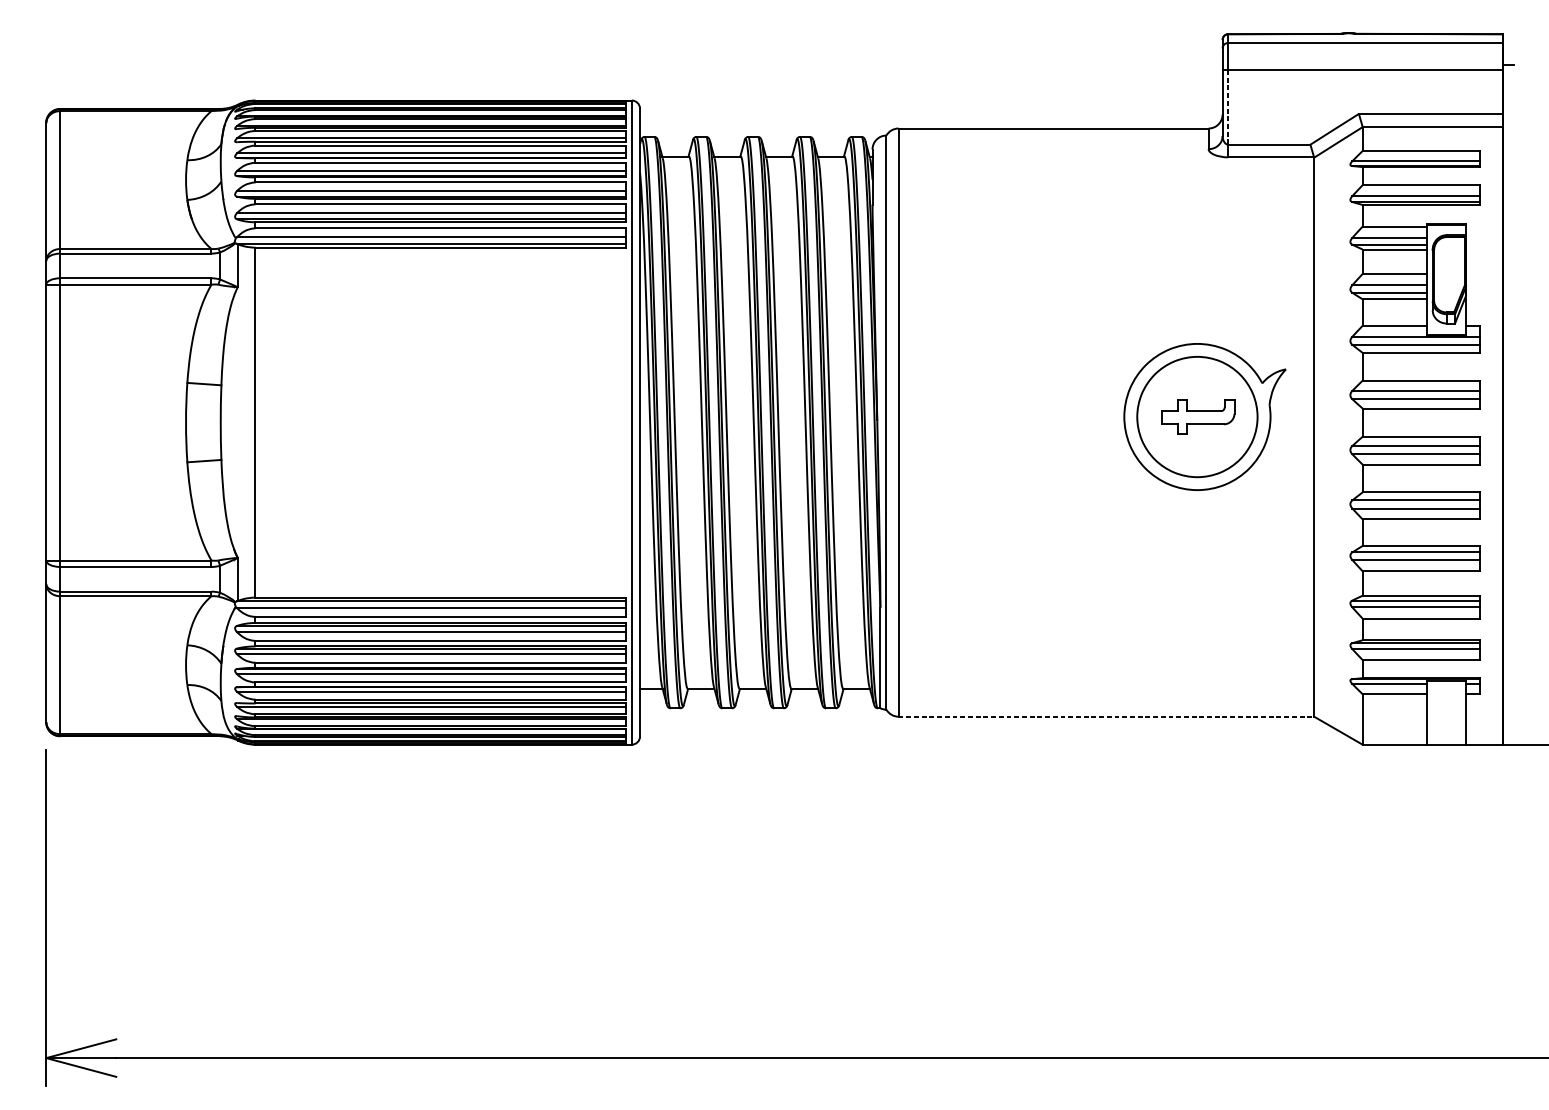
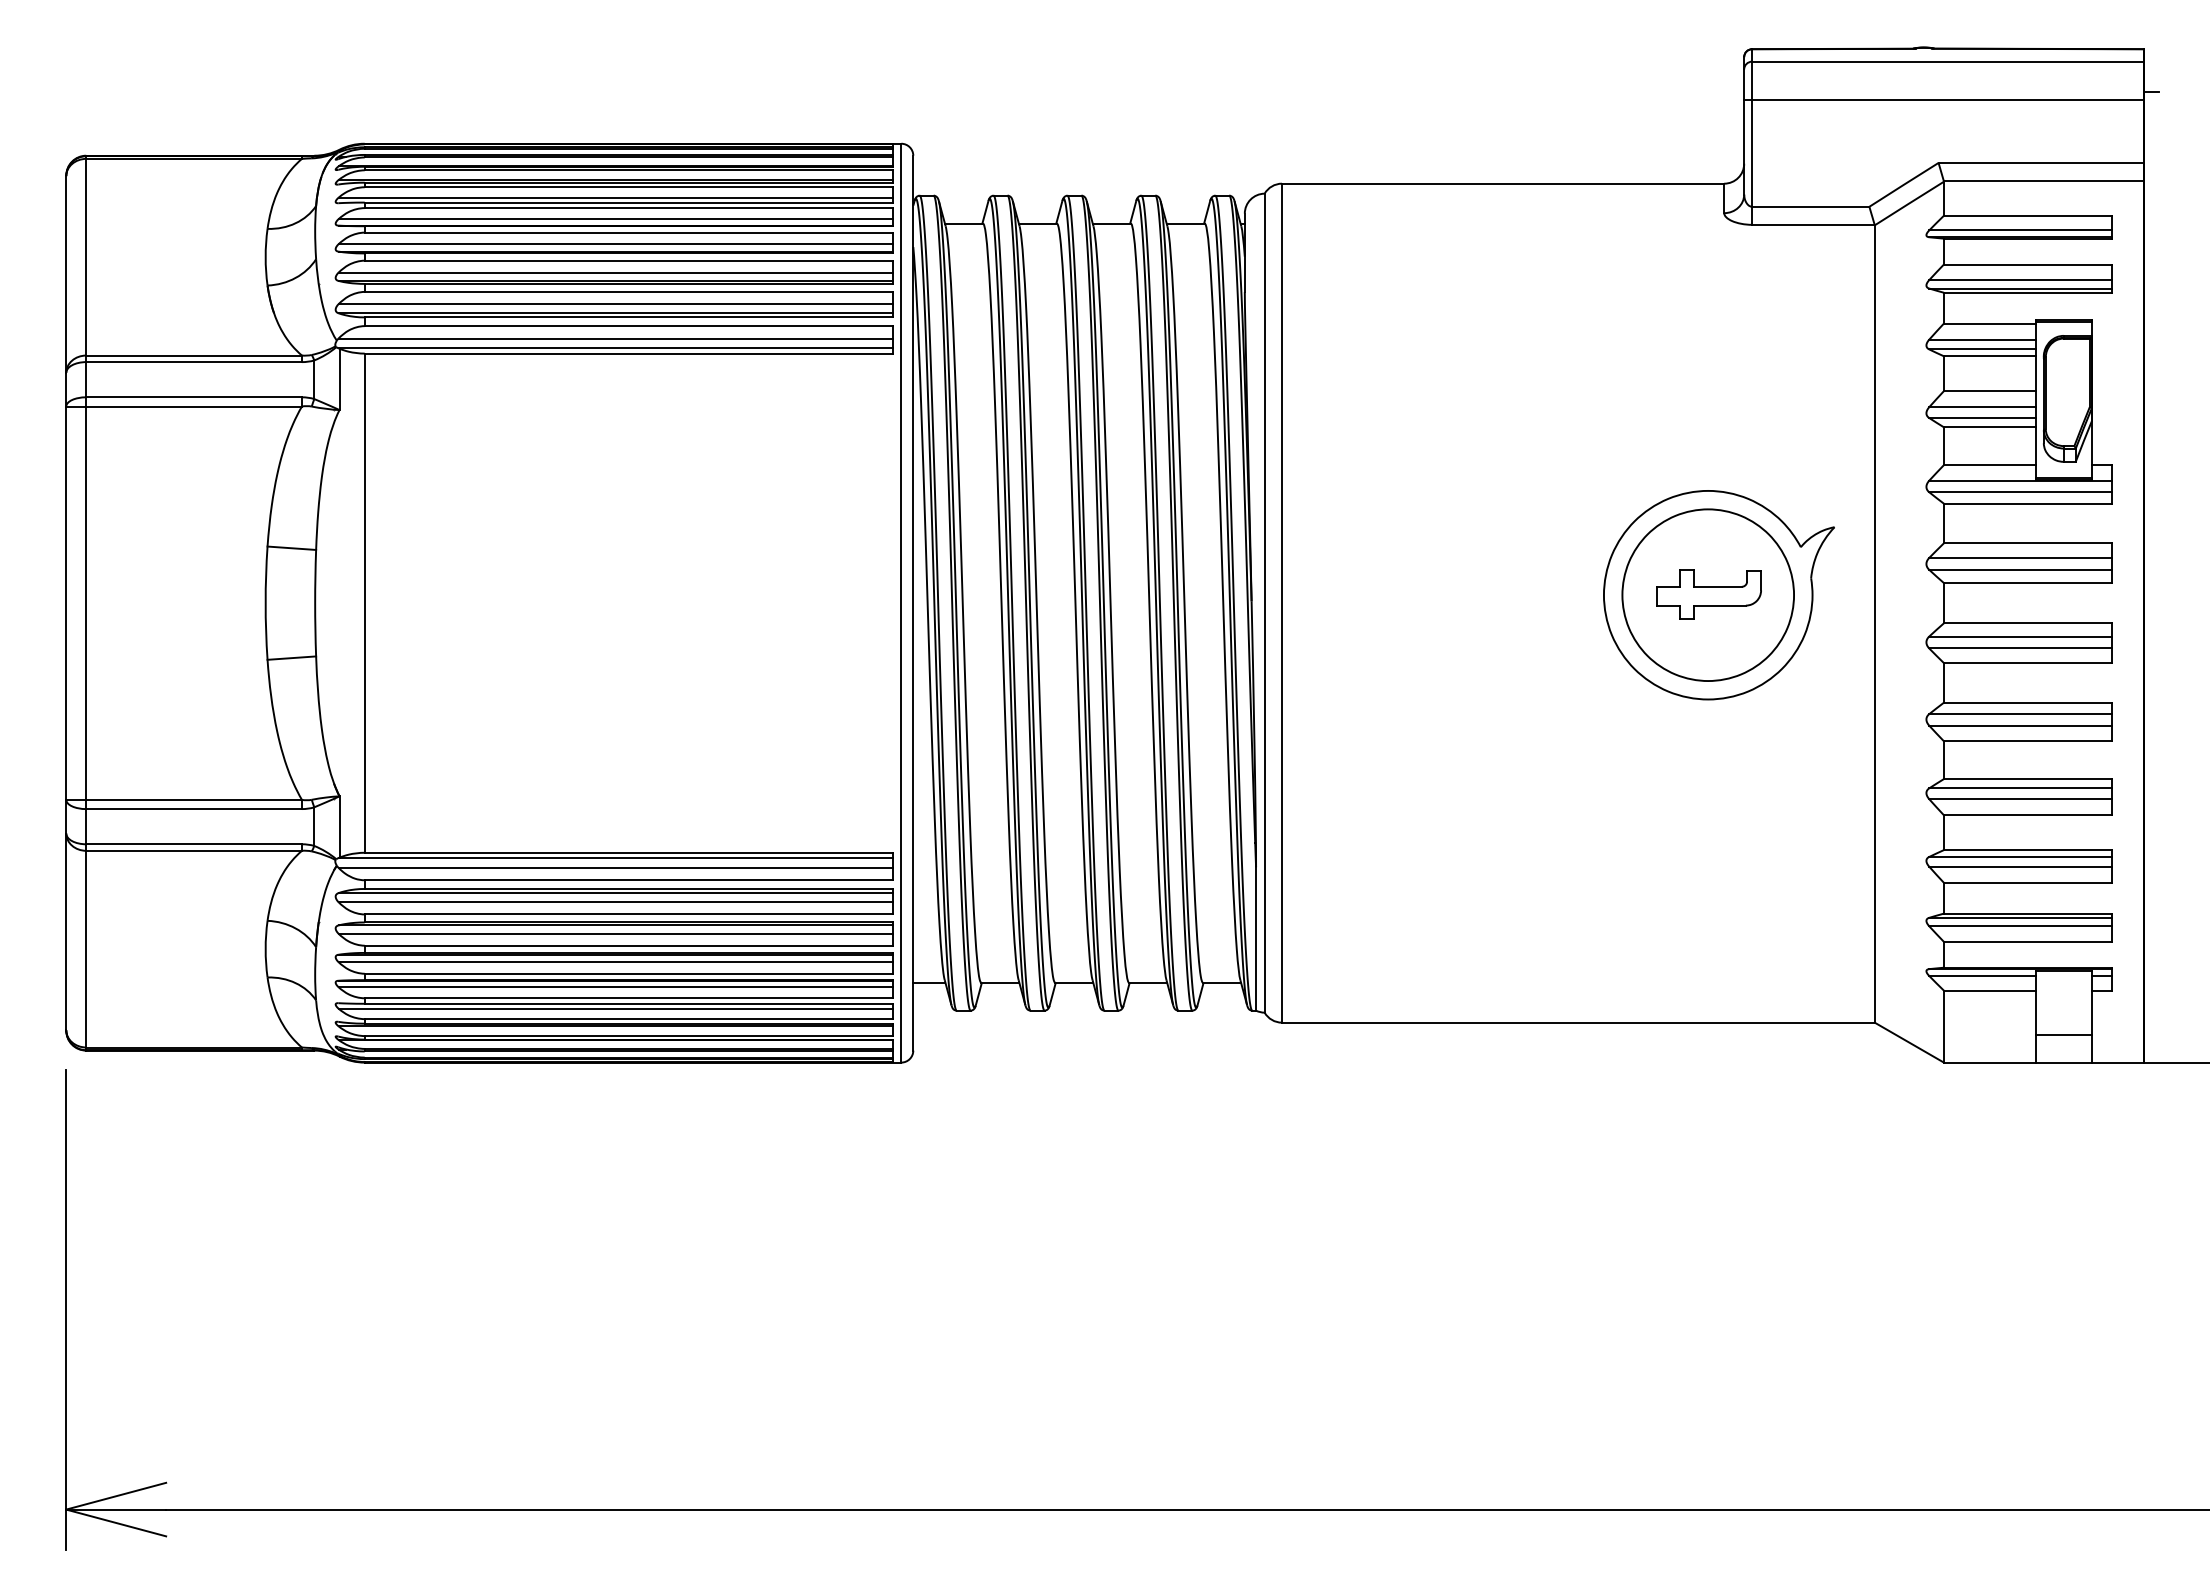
line: (1228, 108) -> (1752, 154), dashed -> solid
line: (1106, 716) -> (1578, 1022), dashed -> solid
line: (1446, 725) -> (2063, 1034), added

